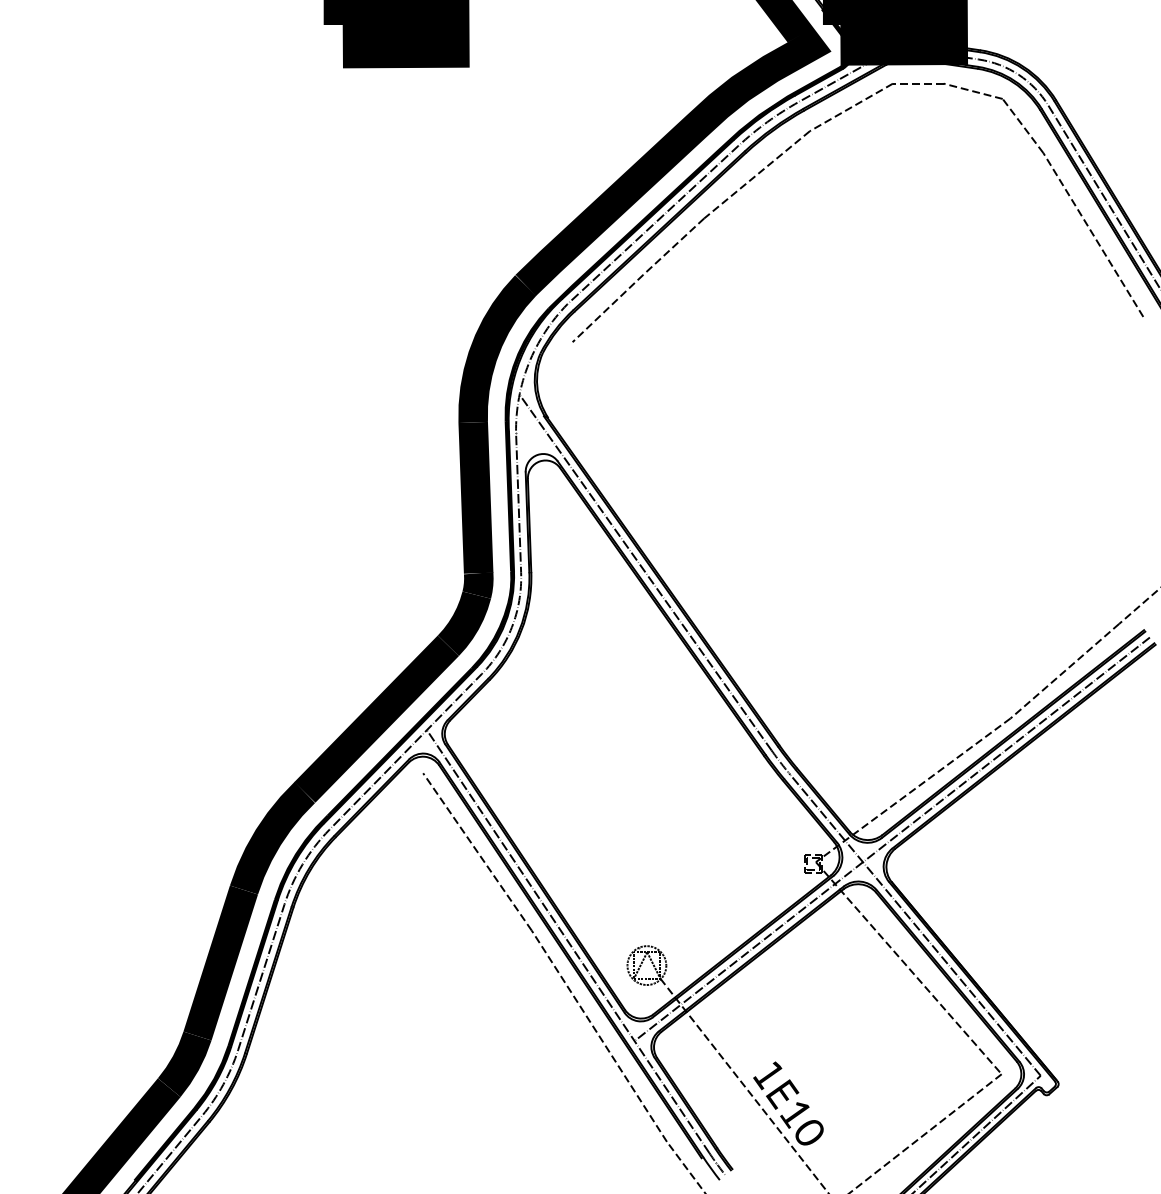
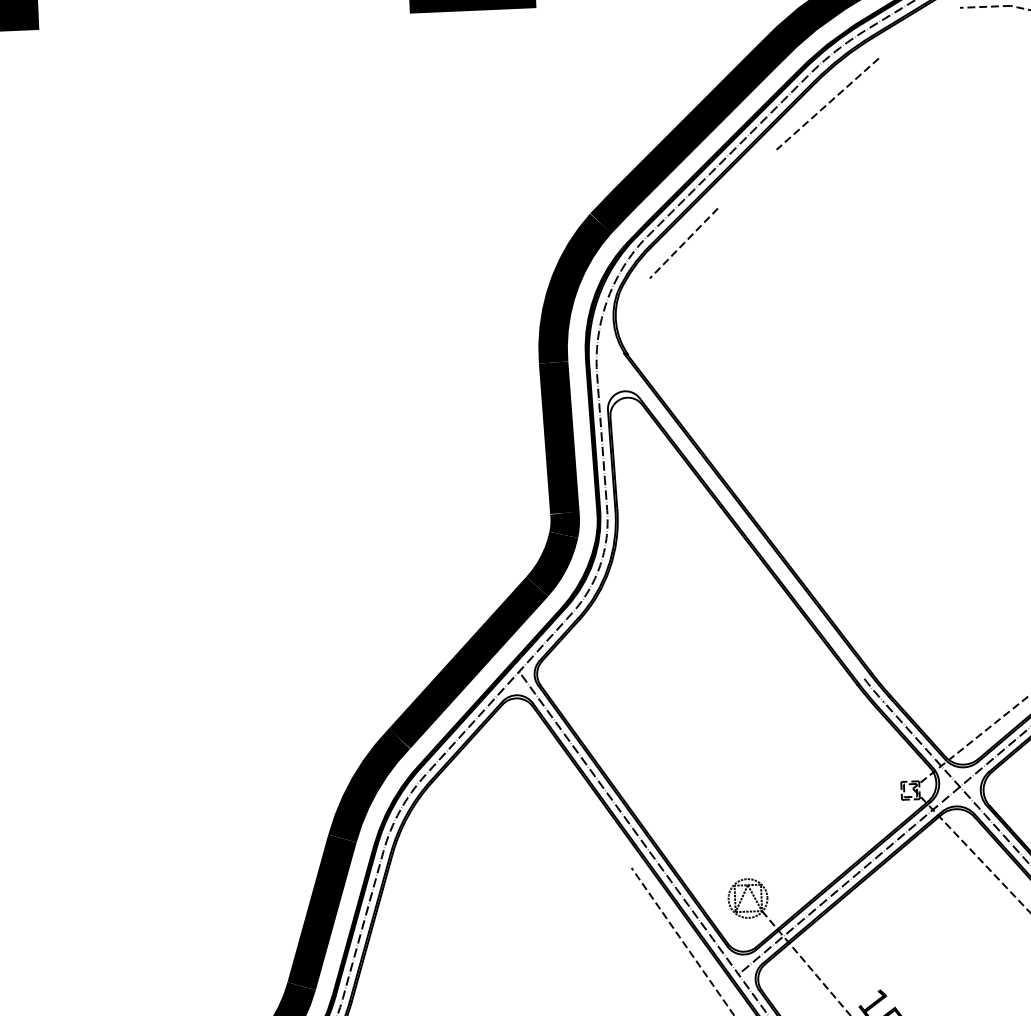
line: (850, 107) -> (918, 33), removed
line: (673, 246) -> (746, 178), removed
line: (645, 572) -> (731, 505), removed
line: (477, 851) -> (574, 791), removed

